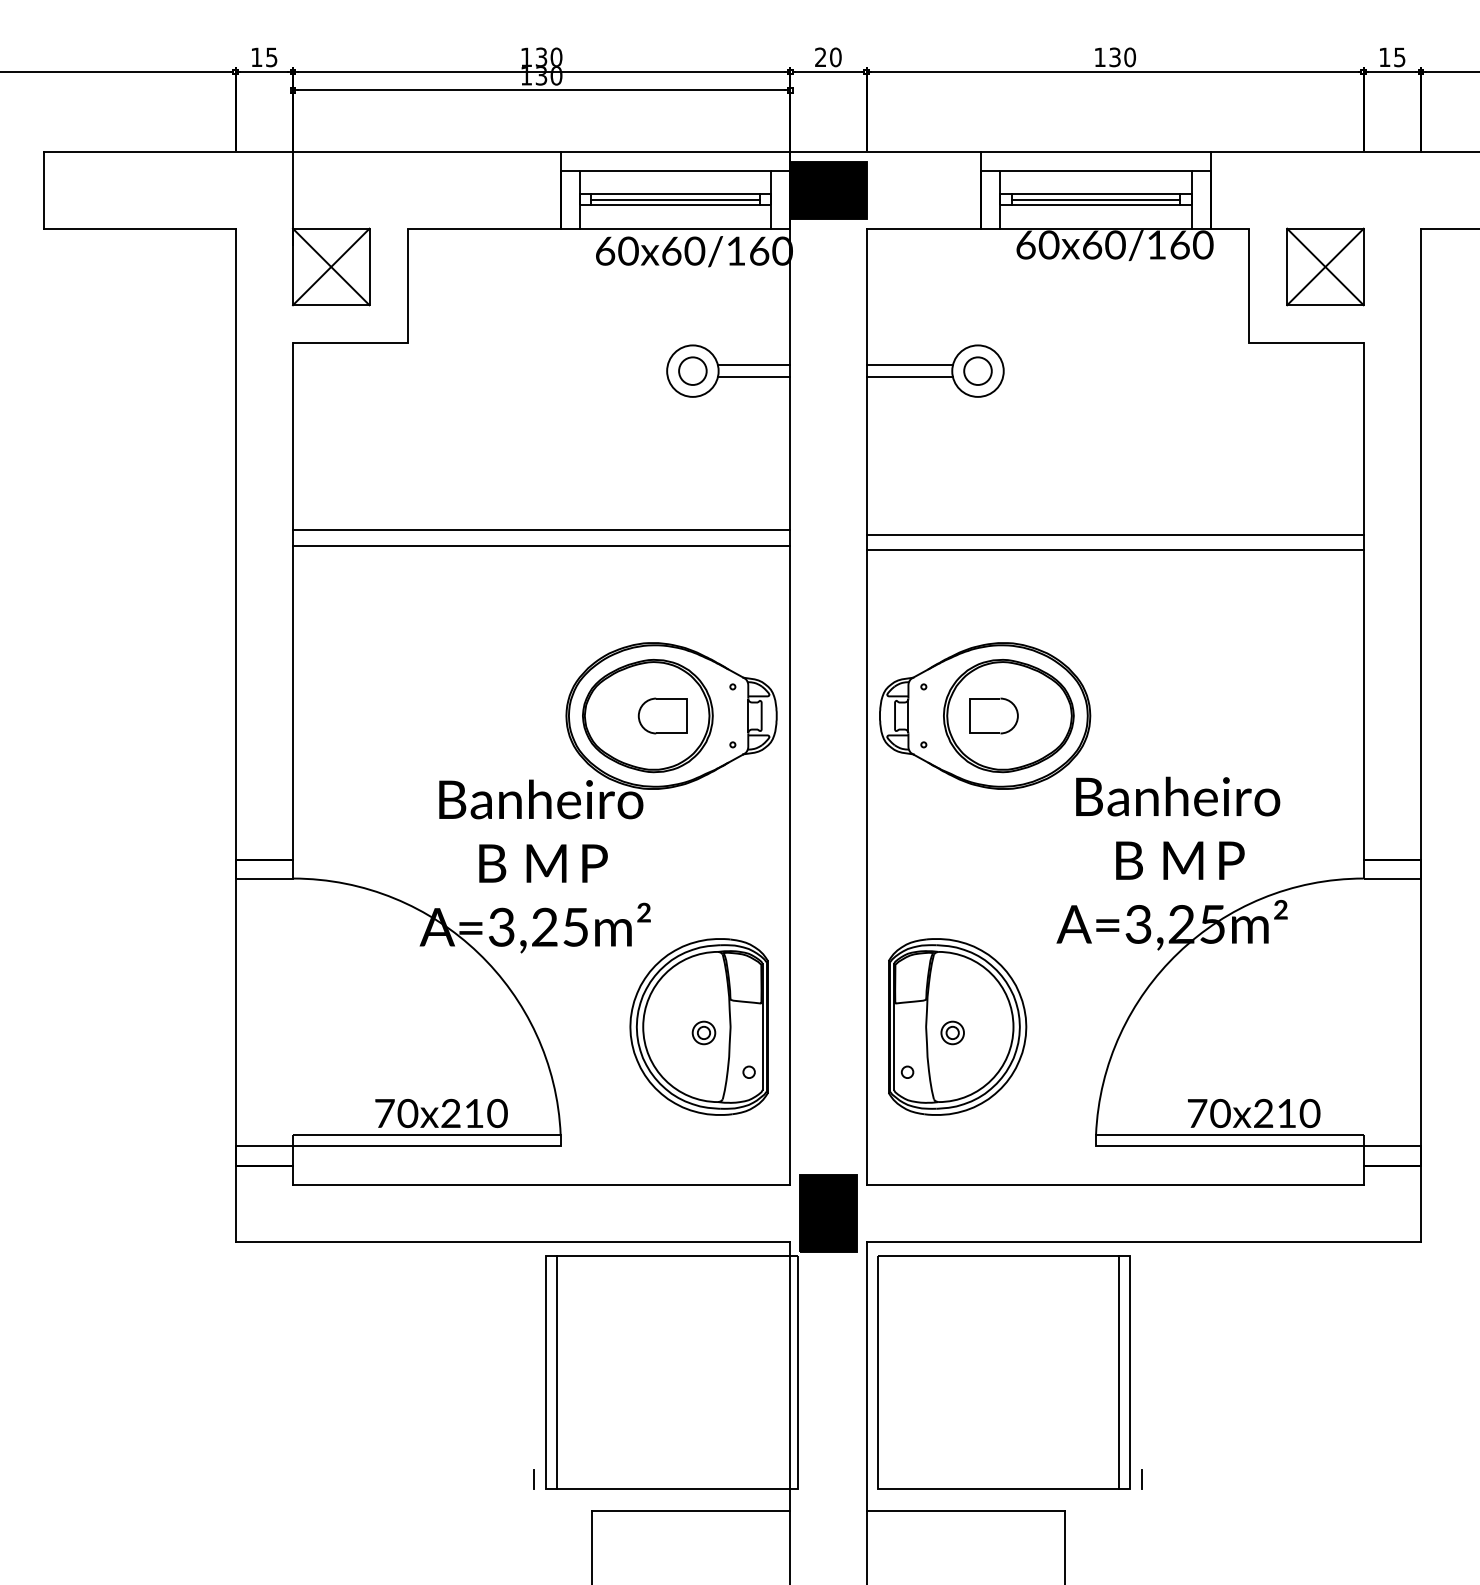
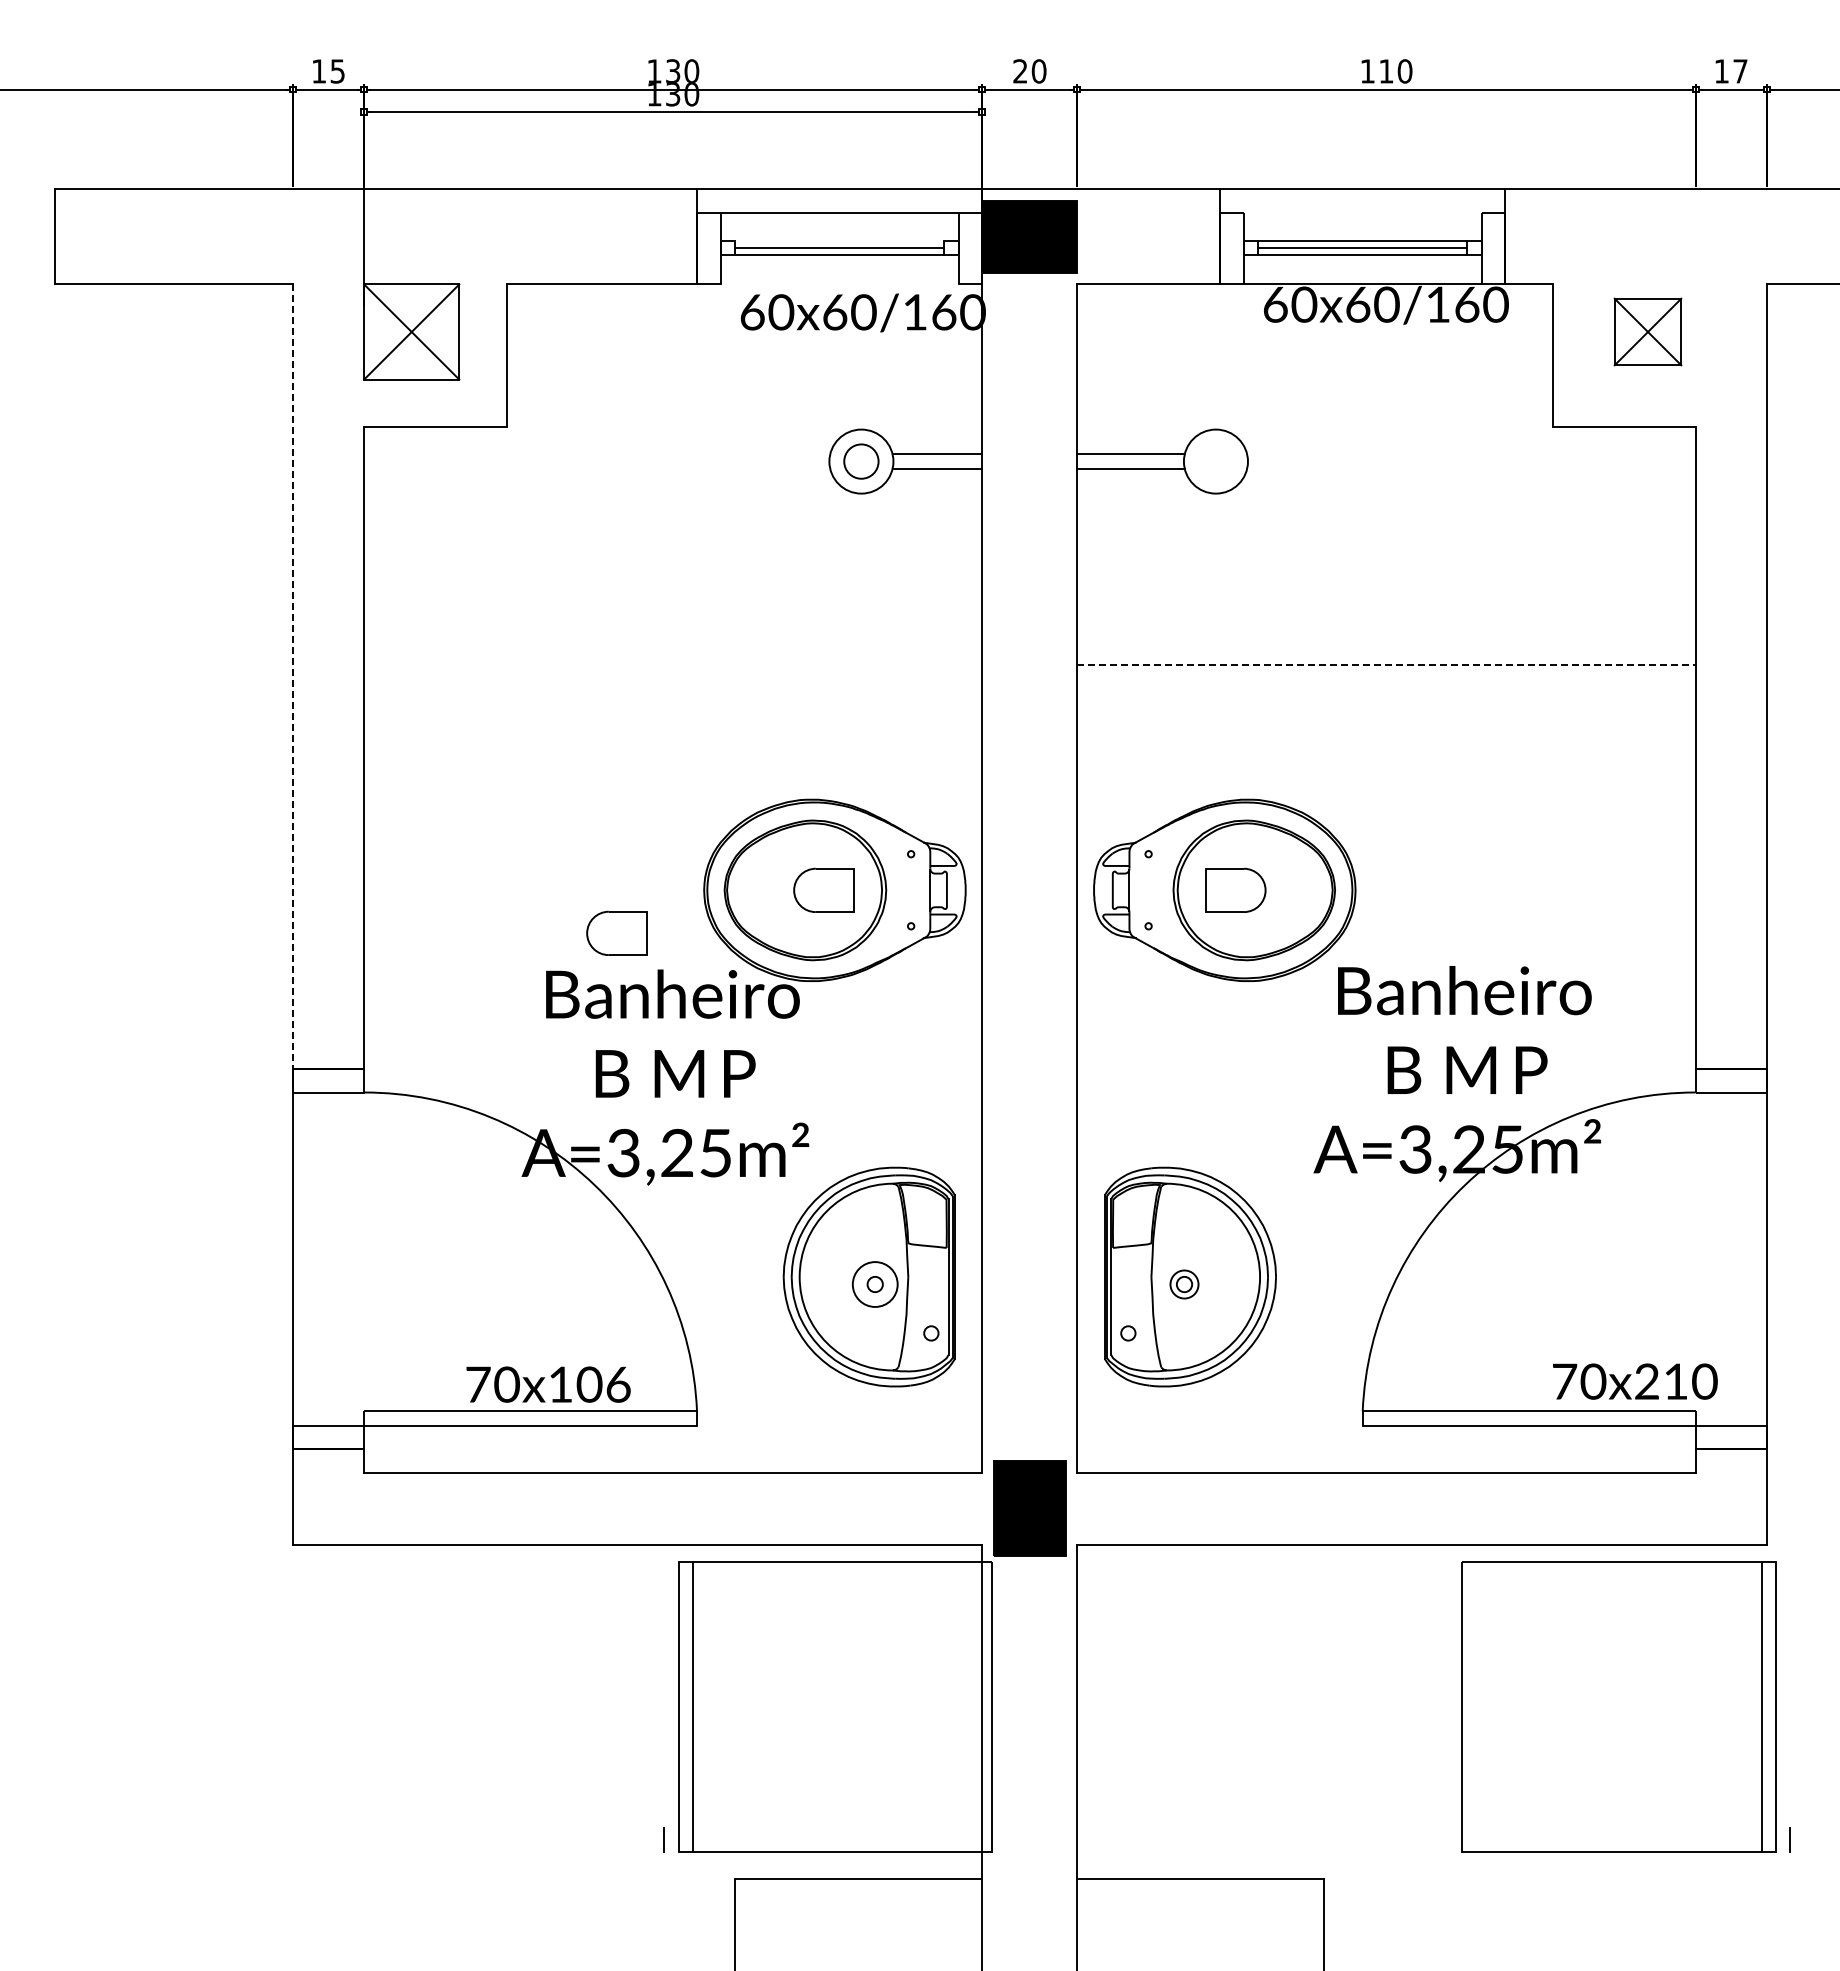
text: (1115, 57) -> (1386, 71), 130 -> 110
text: (1399, 57) -> (1740, 71), 15 -> 17
line: (1095, 171) -> (1362, 213), removed
line: (675, 194) -> (839, 241), removed
line: (675, 228) -> (839, 284), removed
part: (1325, 266) -> (1647, 331), size x0.7
circle: (977, 371) -> (1215, 461), removed
line: (541, 530) -> (673, 659), removed
line: (1115, 534) -> (1386, 664), solid -> dashed
line: (235, 544) -> (292, 677), solid -> dashed
line: (541, 545) -> (673, 678), removed
line: (1115, 549) -> (1386, 683), removed
part: (495, 749) -> (616, 932), added
circle: (704, 1032) -> (875, 1284), size x1.6
text: (474, 1113) -> (589, 1384), 70x210 -> 70x106
text: (1254, 1113) -> (1635, 1381), moved
part: (1009, 1372) -> (1625, 1706), moved

